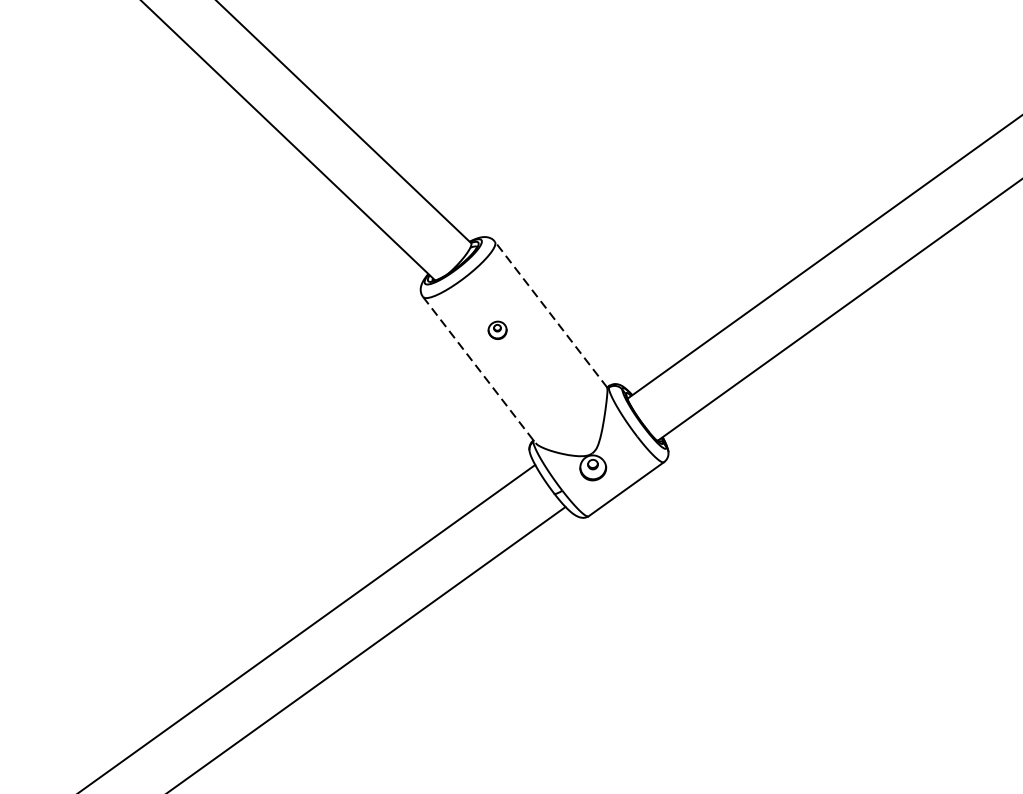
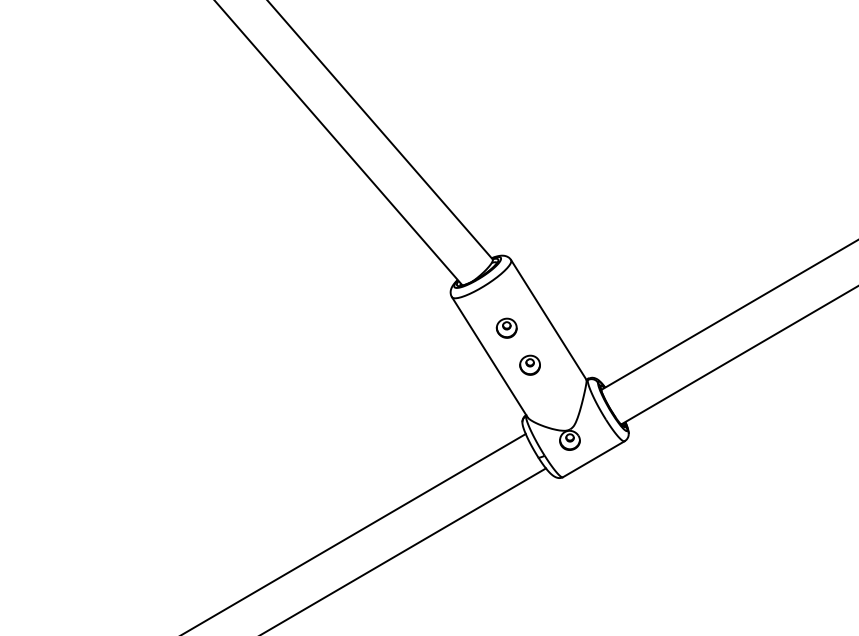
line: (550, 315) -> (548, 320), dashed -> solid
part: (497, 329) -> (506, 327), size x1.43
line: (478, 370) -> (489, 357), dashed -> solid
part: (531, 374) -> (529, 364), added

